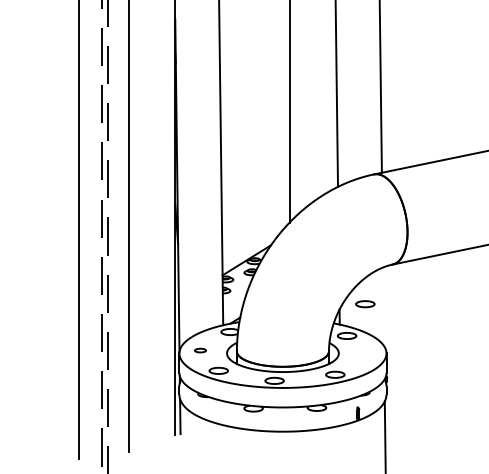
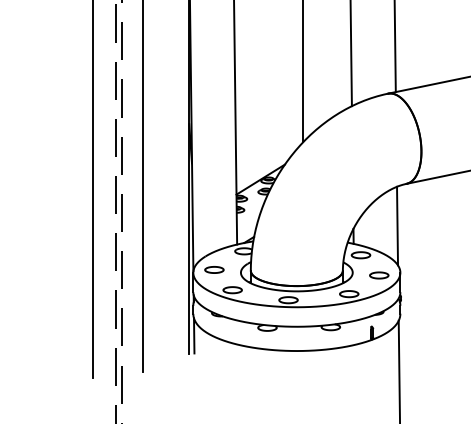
part: (365, 304) -> (379, 275), moved
line: (383, 306) -> (397, 225), added
part: (200, 350) -> (214, 269), size x1.67

